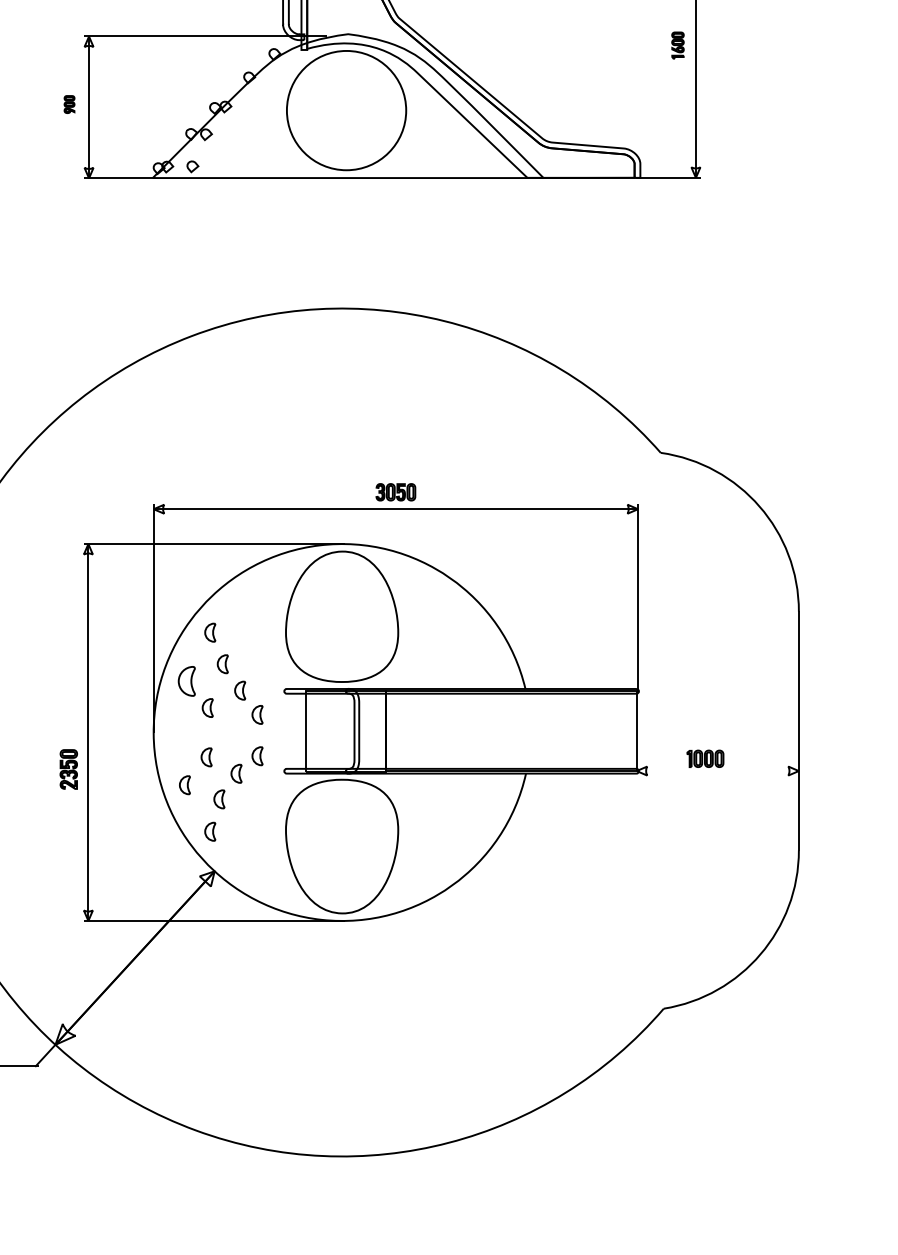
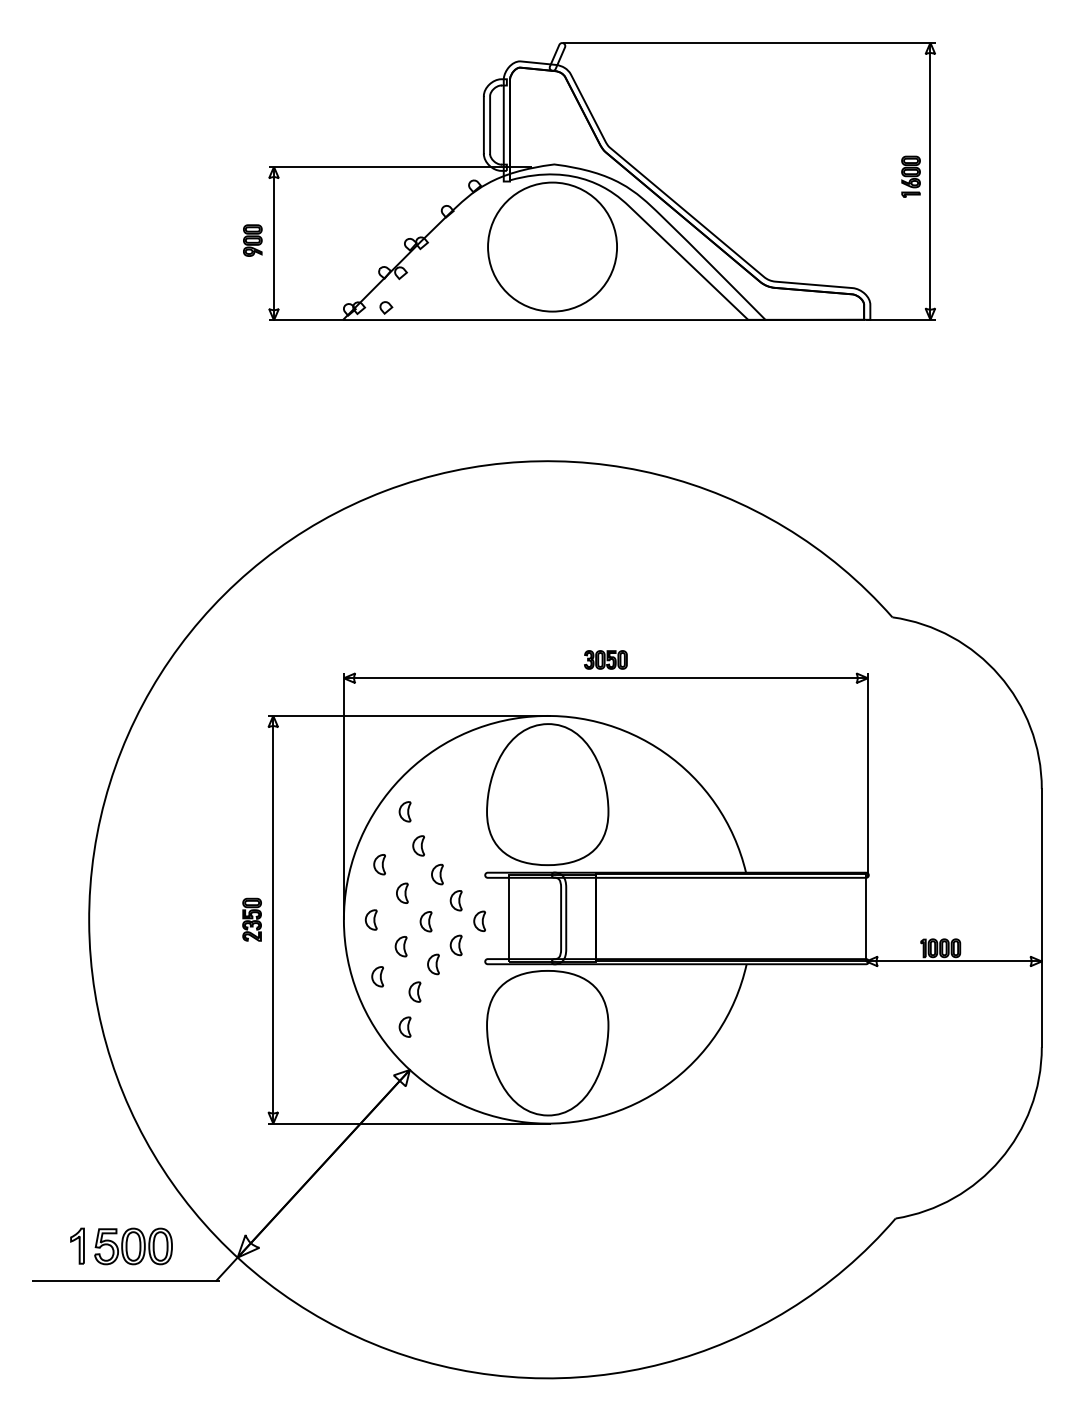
part: (677, 45) -> (910, 176), size x1.43
part: (69, 104) -> (252, 240), size x1.67
part: (186, 681) -> (379, 864), size x0.62
part: (178, 732) -> (370, 919), added
part: (279, 733) -> (479, 920), added
part: (229, 734) -> (425, 921), added
part: (68, 769) -> (251, 919), moved
line: (717, 771) -> (953, 961), added

